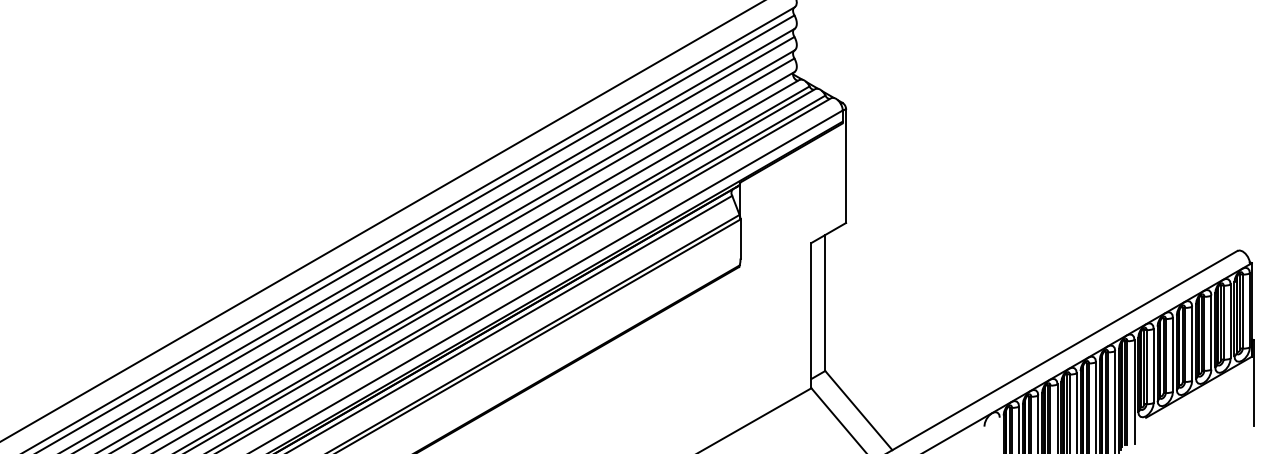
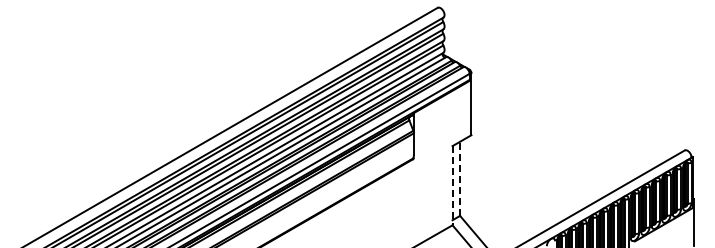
line: (826, 302) -> (460, 178), solid -> dashed
line: (811, 315) -> (452, 185), solid -> dashed

